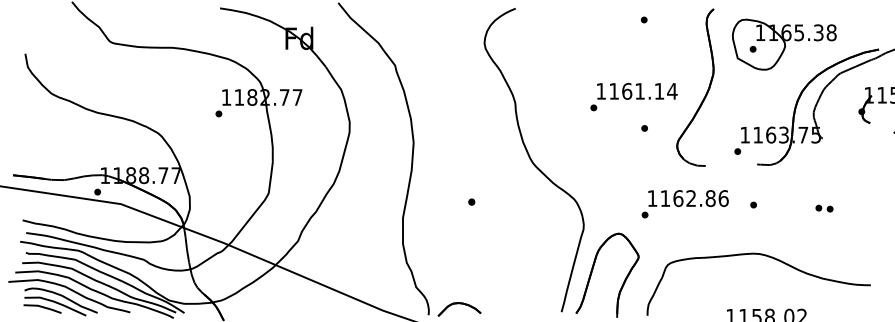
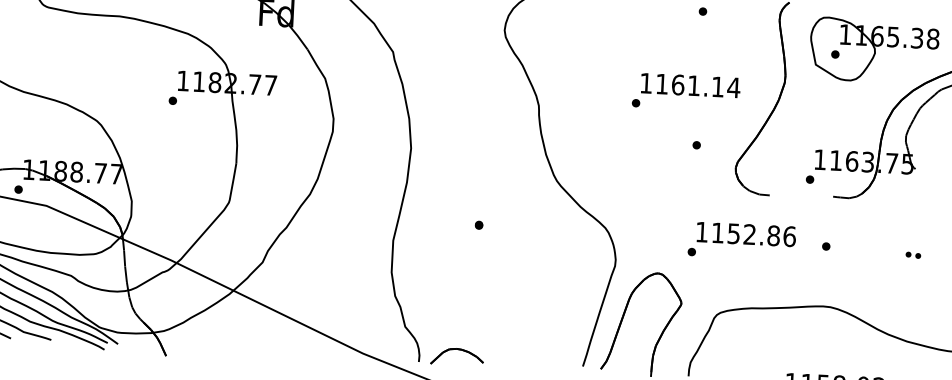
text: (633, 97) -> (685, 92), moved
text: (678, 198) -> (734, 233), 1162.86 -> 1152.86
part: (824, 208) -> (913, 255), size x0.7

